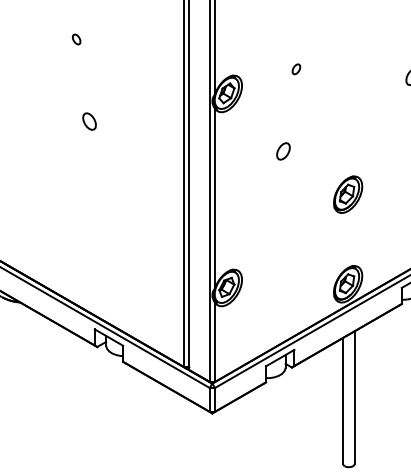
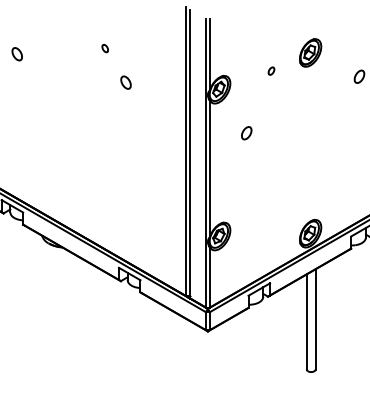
part: (88, 121) -> (125, 82), moved
part: (283, 151) -> (246, 133), moved
part: (347, 194) -> (310, 52), moved

